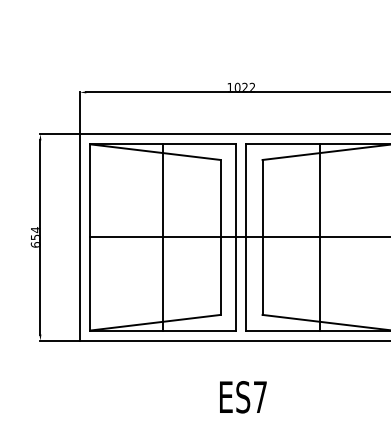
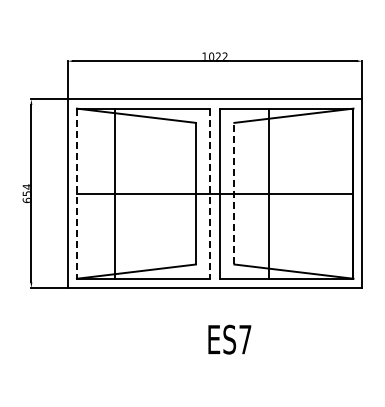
line: (163, 237) -> (114, 193), moved
line: (262, 237) -> (234, 193), solid -> dashed
line: (319, 237) -> (269, 193), moved
line: (89, 238) -> (76, 194), solid -> dashed
line: (236, 238) -> (210, 194), solid -> dashed
text: (243, 397) -> (229, 339), moved

